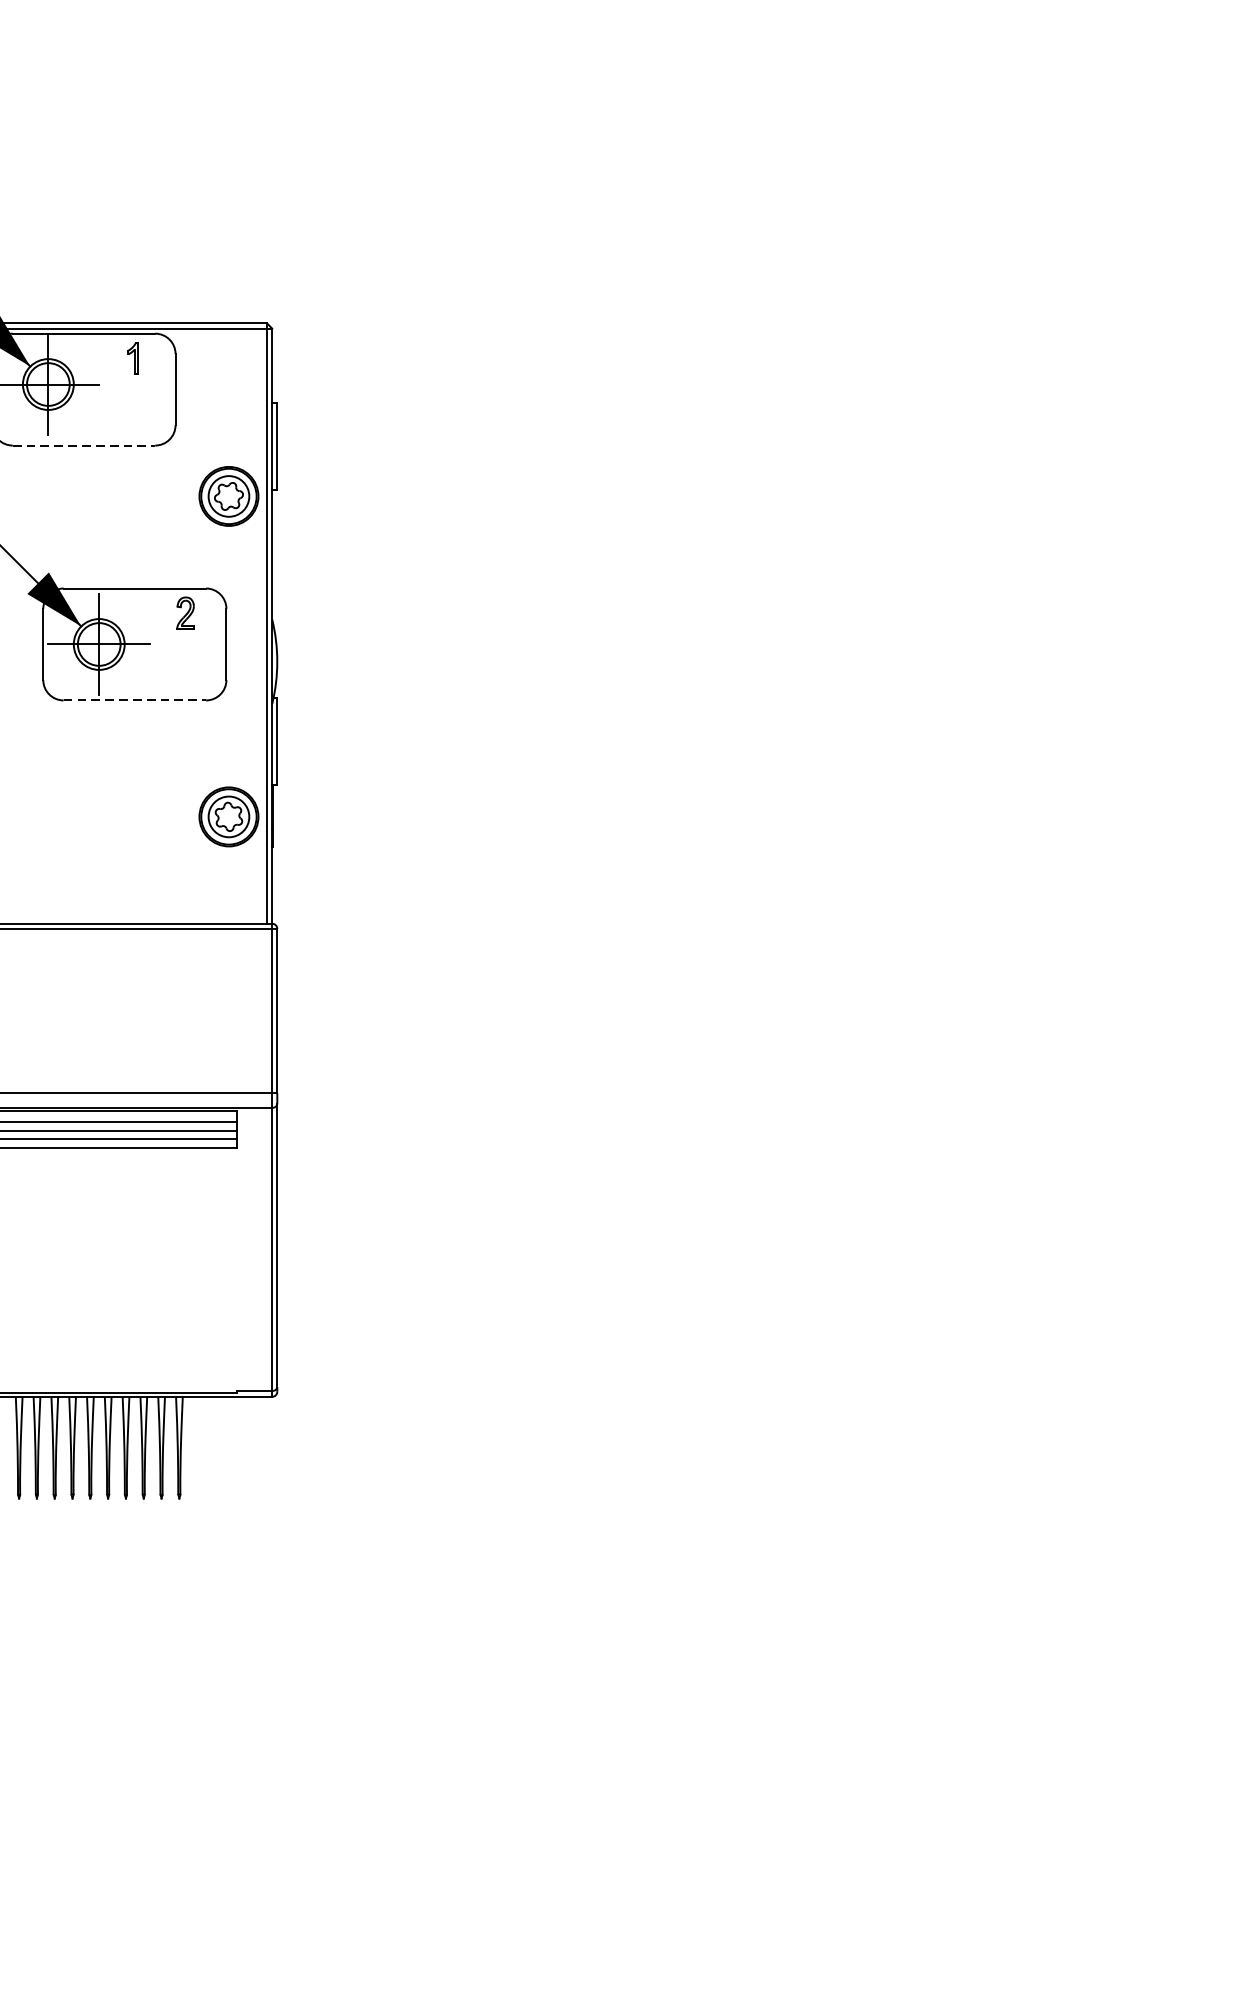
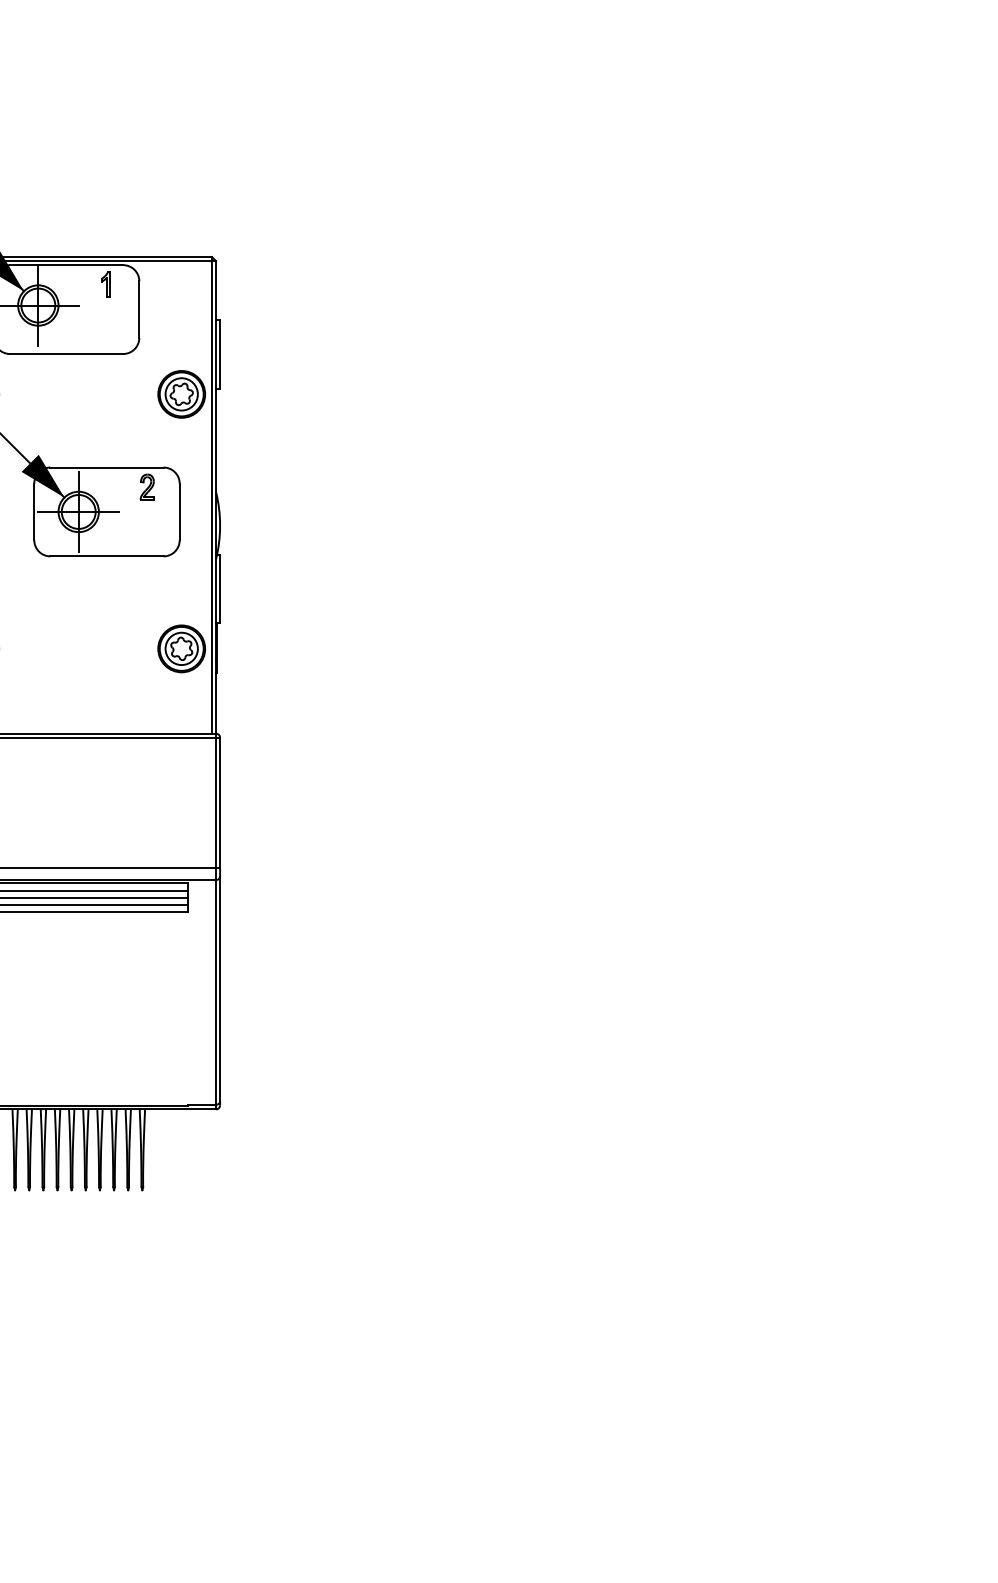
line: (83, 446) -> (66, 354), dashed -> solid
line: (135, 700) -> (107, 556), dashed -> solid

